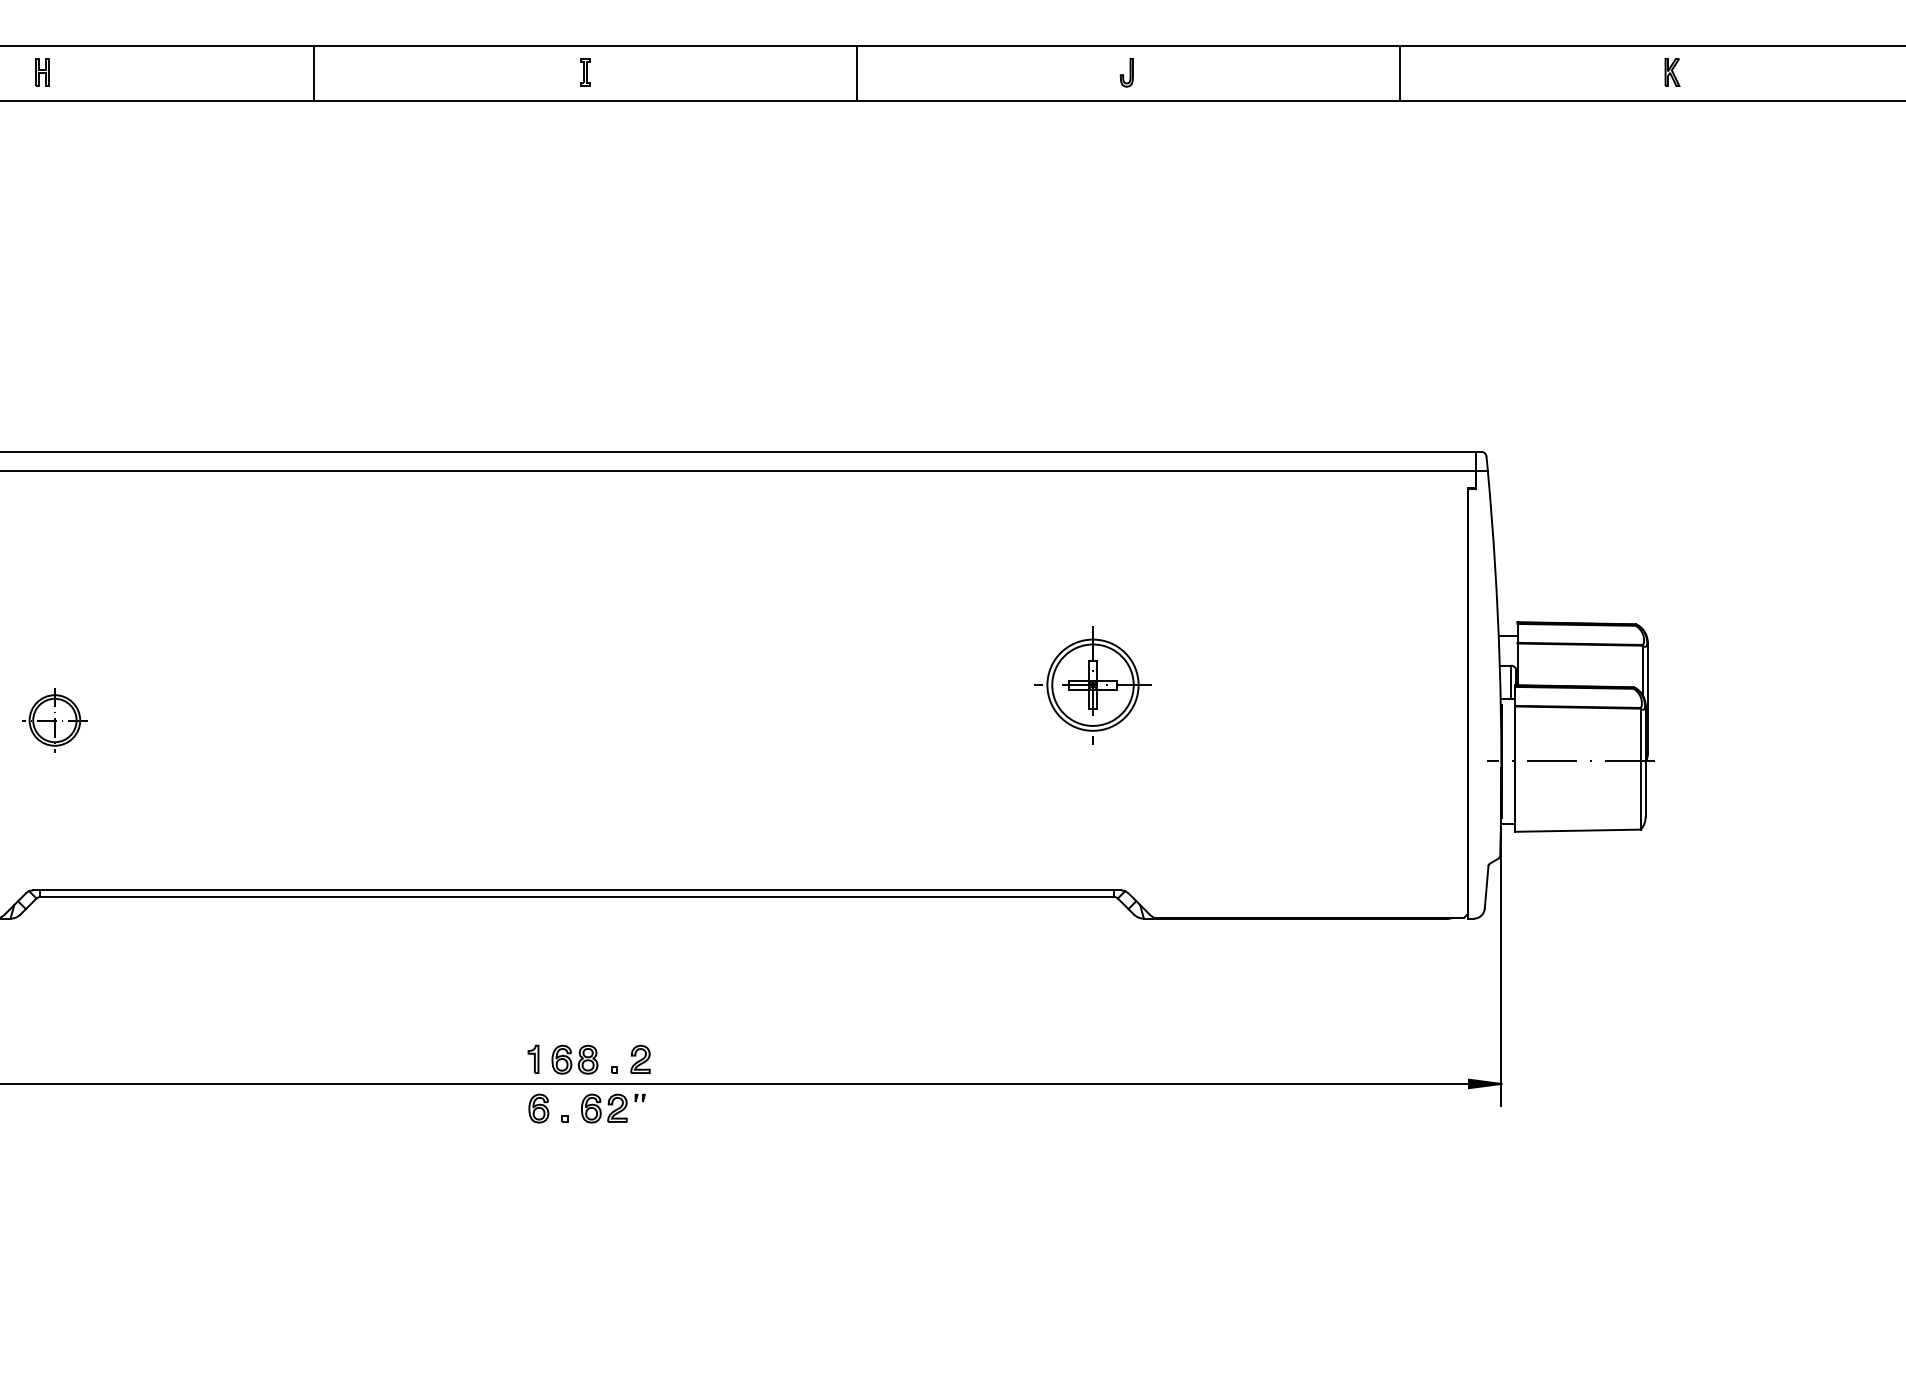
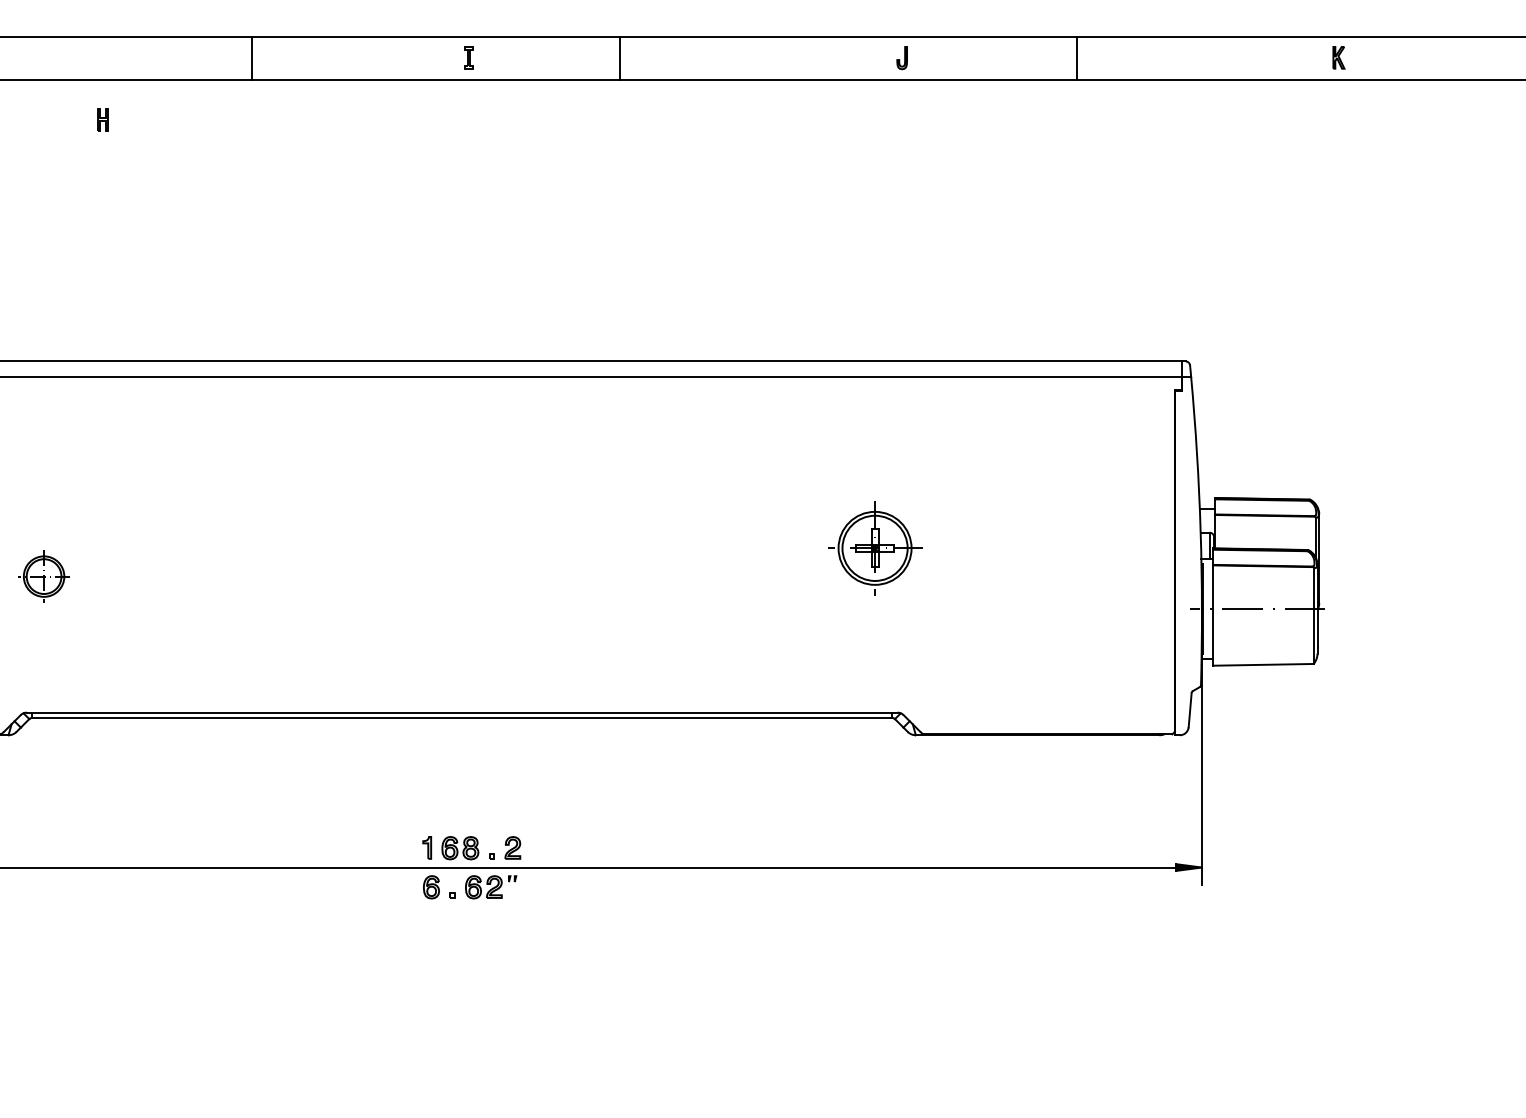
part: (42, 72) -> (102, 120), moved
line: (856, 73) -> (619, 58), moved
line: (1399, 73) -> (1077, 58), moved

